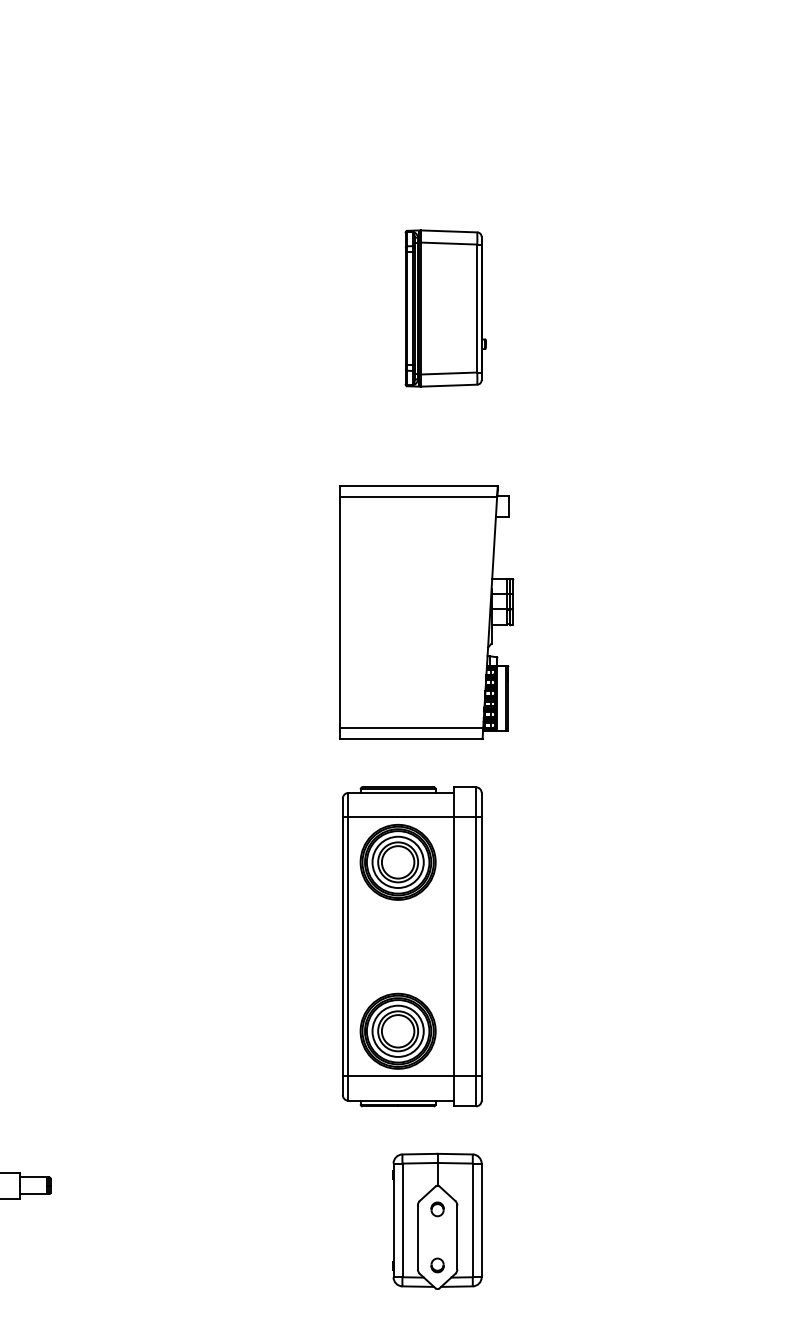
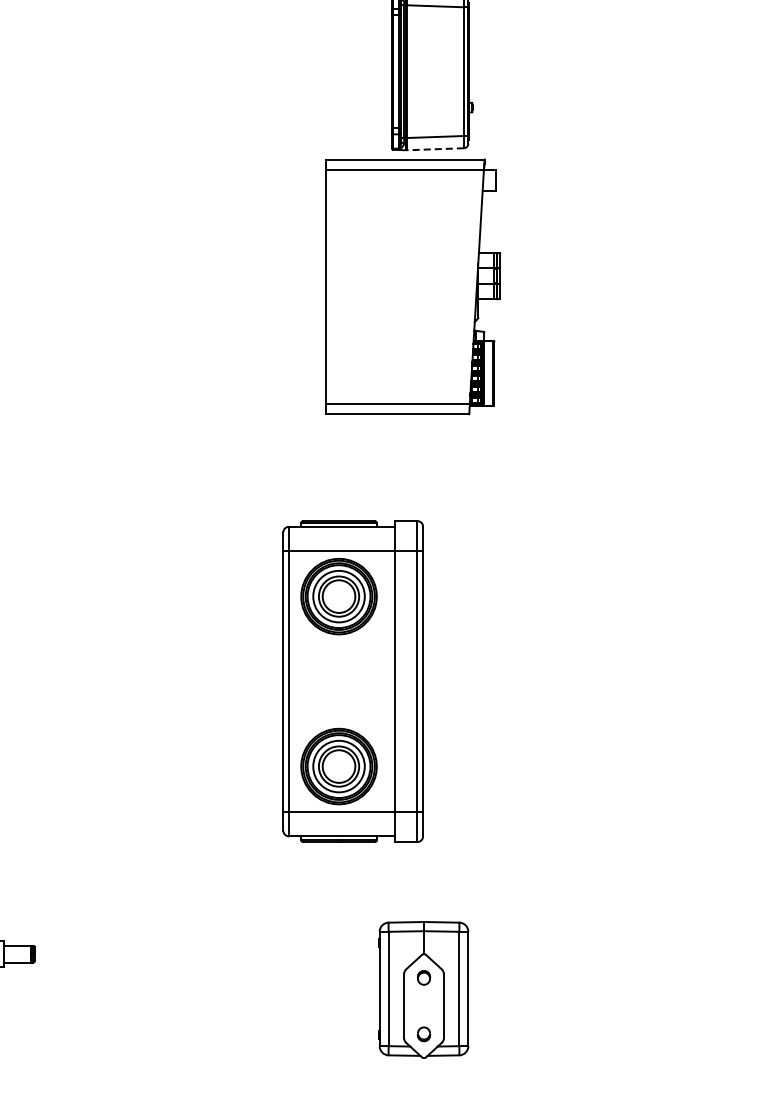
line: (448, 385) -> (434, 149), solid -> dashed
part: (426, 612) -> (412, 286), moved
part: (412, 946) -> (353, 681), moved

